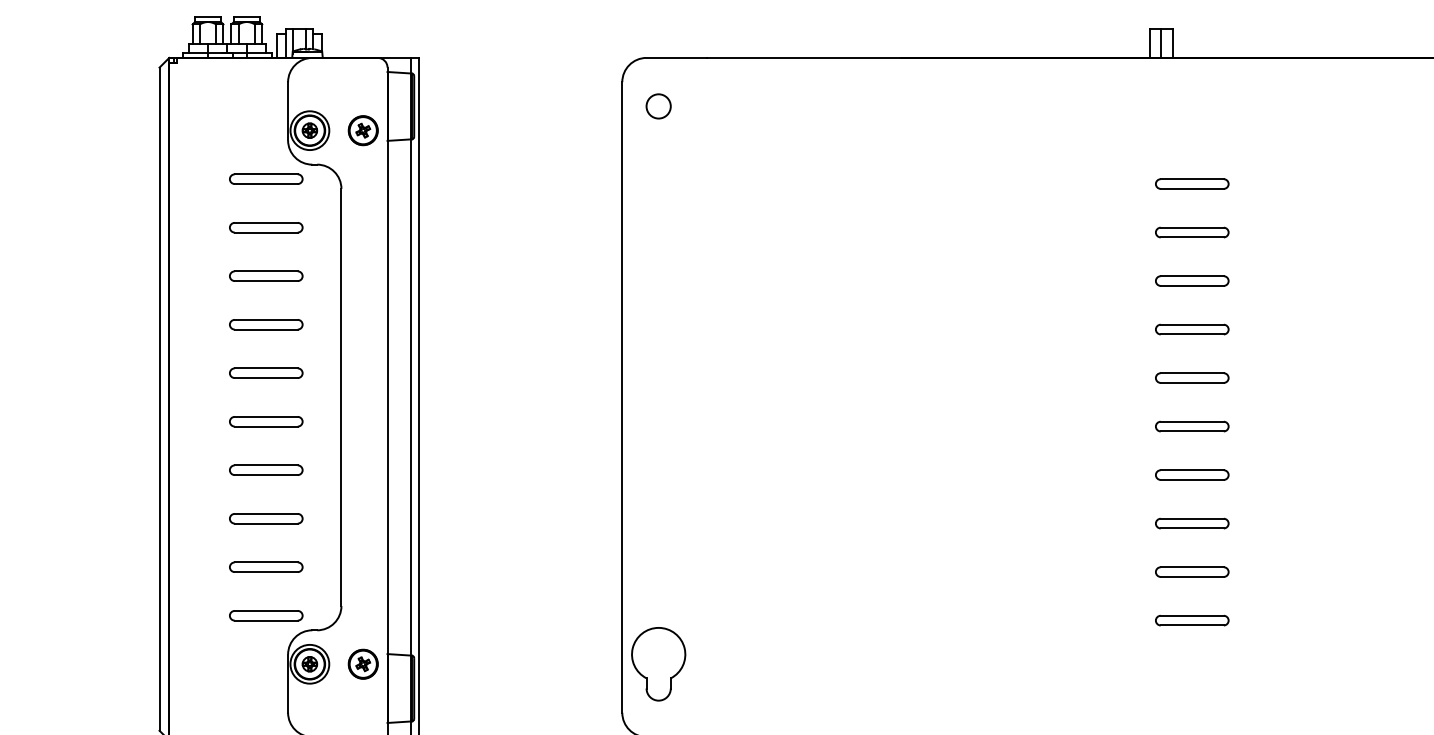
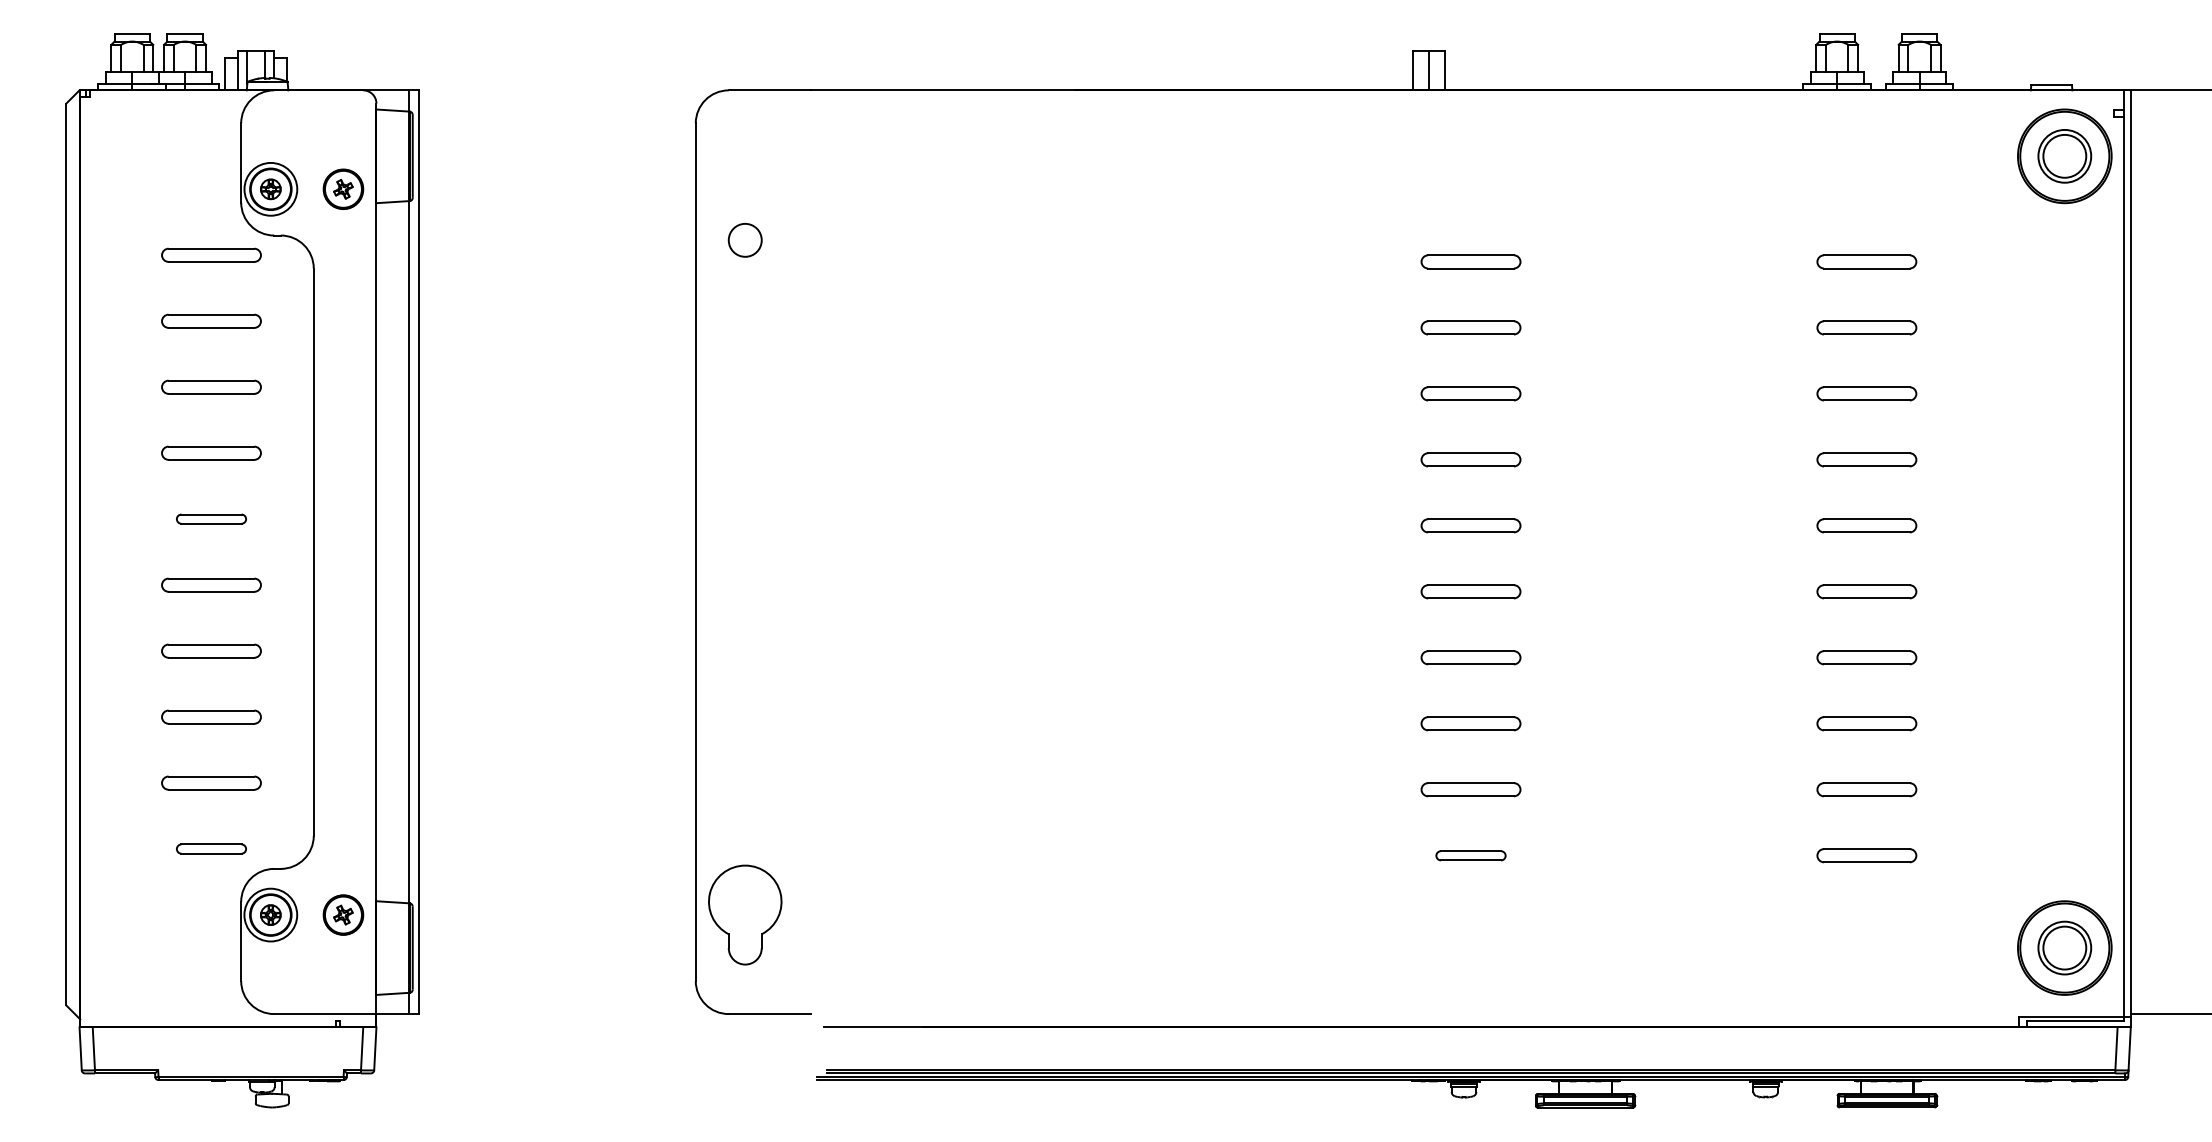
circle: (658, 106) -> (744, 240), moved
part: (266, 372) -> (211, 518), size x0.7
part: (266, 615) -> (211, 848), size x0.7
part: (1191, 620) -> (1470, 855), size x0.7

